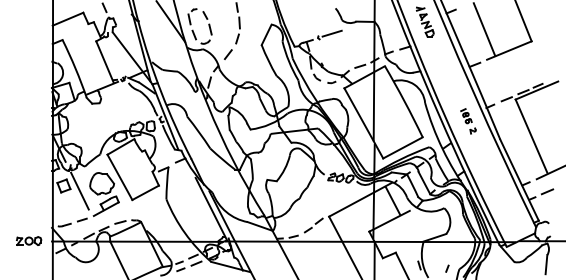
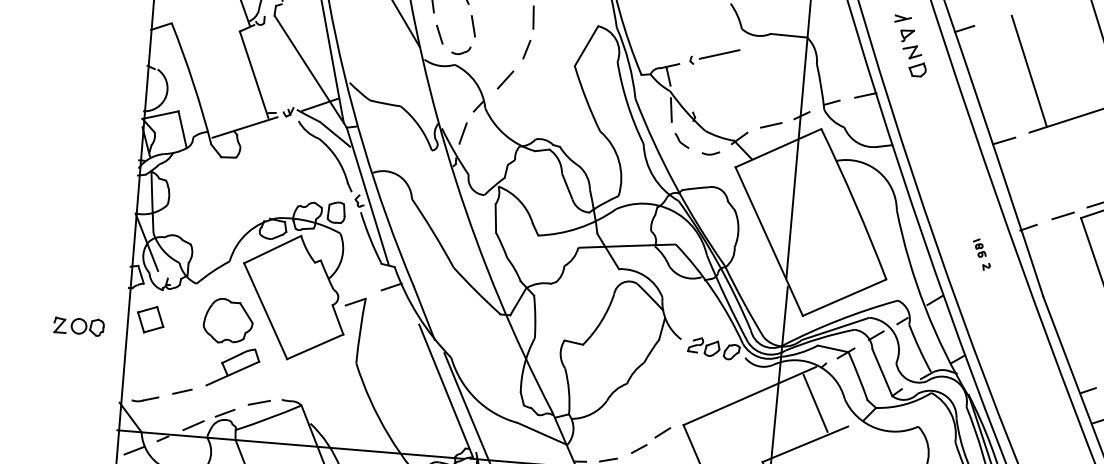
part: (468, 121) -> (981, 254), size x0.6
line: (79, 190) -> (181, 331), removed
part: (29, 240) -> (79, 325), moved

